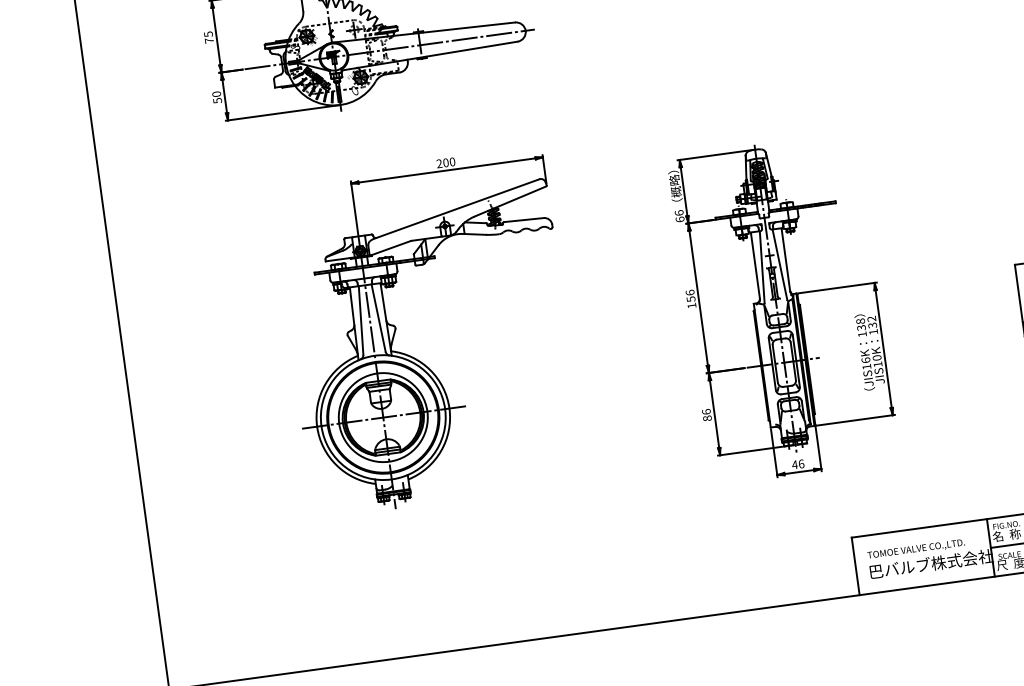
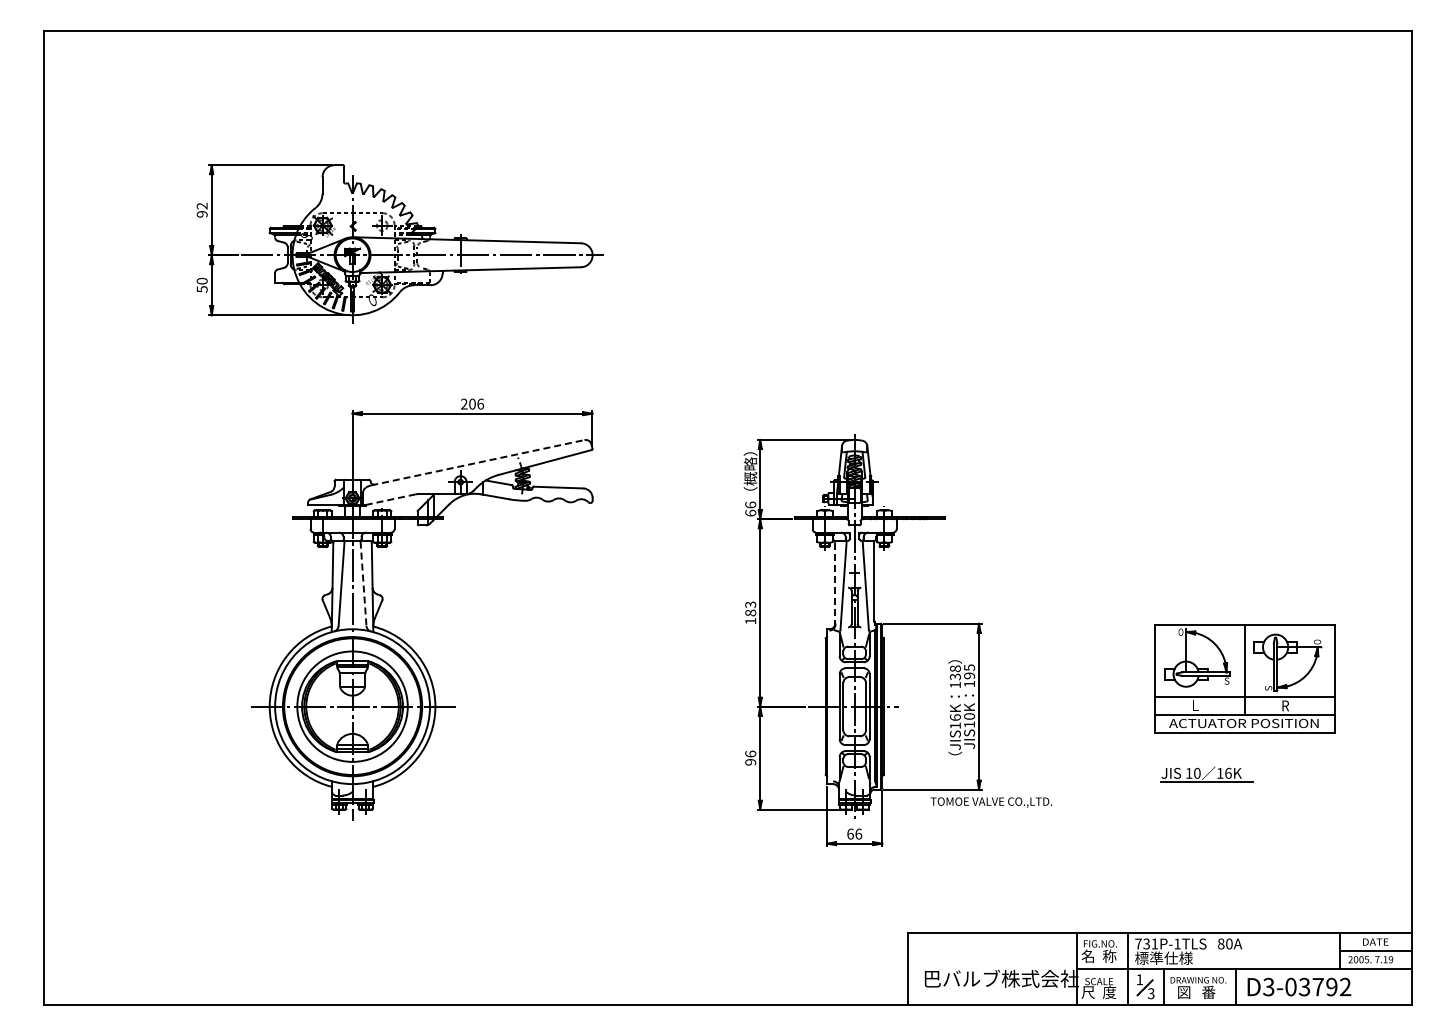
text: (208, 37) -> (201, 209), 75 -> 92
text: (452, 161) -> (480, 403), 200 -> 206
line: (457, 208) -> (478, 462), solid -> dashed
line: (391, 247) -> (391, 499), solid -> dashed
line: (755, 266) -> (835, 583), solid -> dashed
text: (690, 295) -> (750, 608), 156 -> 183
line: (378, 318) -> (363, 584), solid -> dashed
text: (872, 322) -> (969, 671), 132 -> 195
text: (707, 417) -> (750, 761), 86 -> 96
text: (794, 464) -> (850, 833), 46 -> 66
text: (916, 549) -> (991, 802), moved

